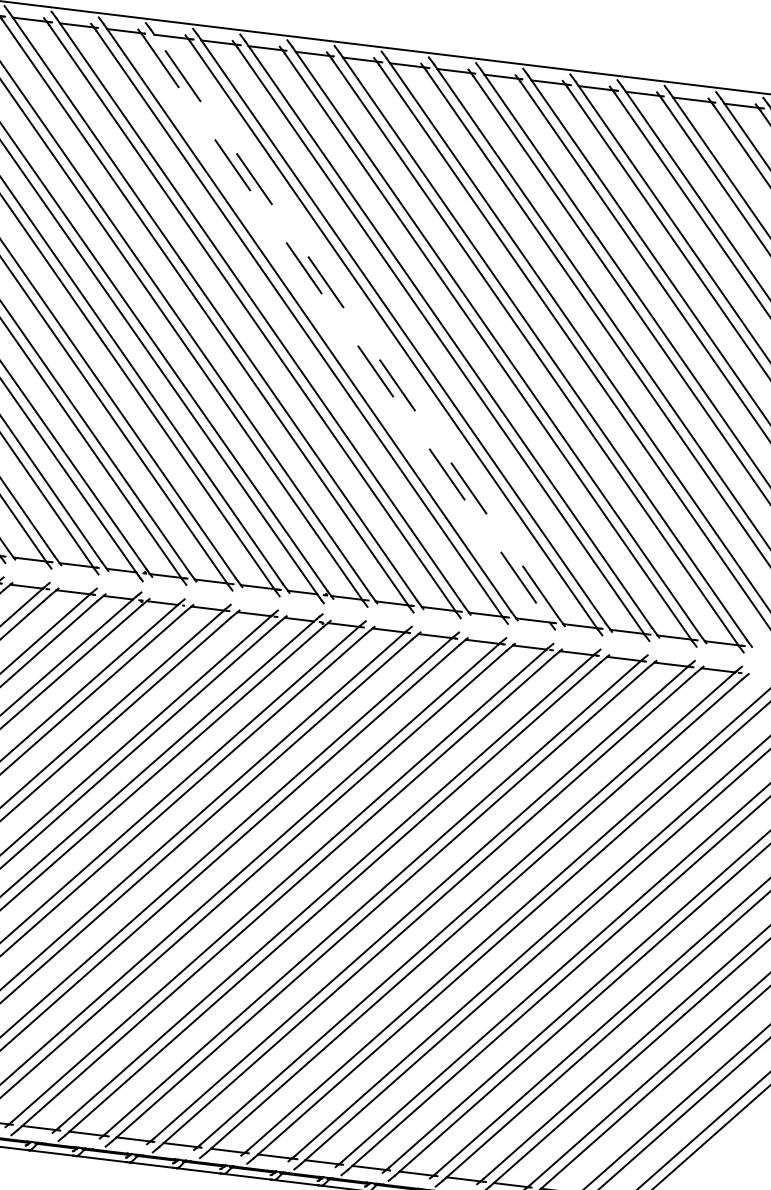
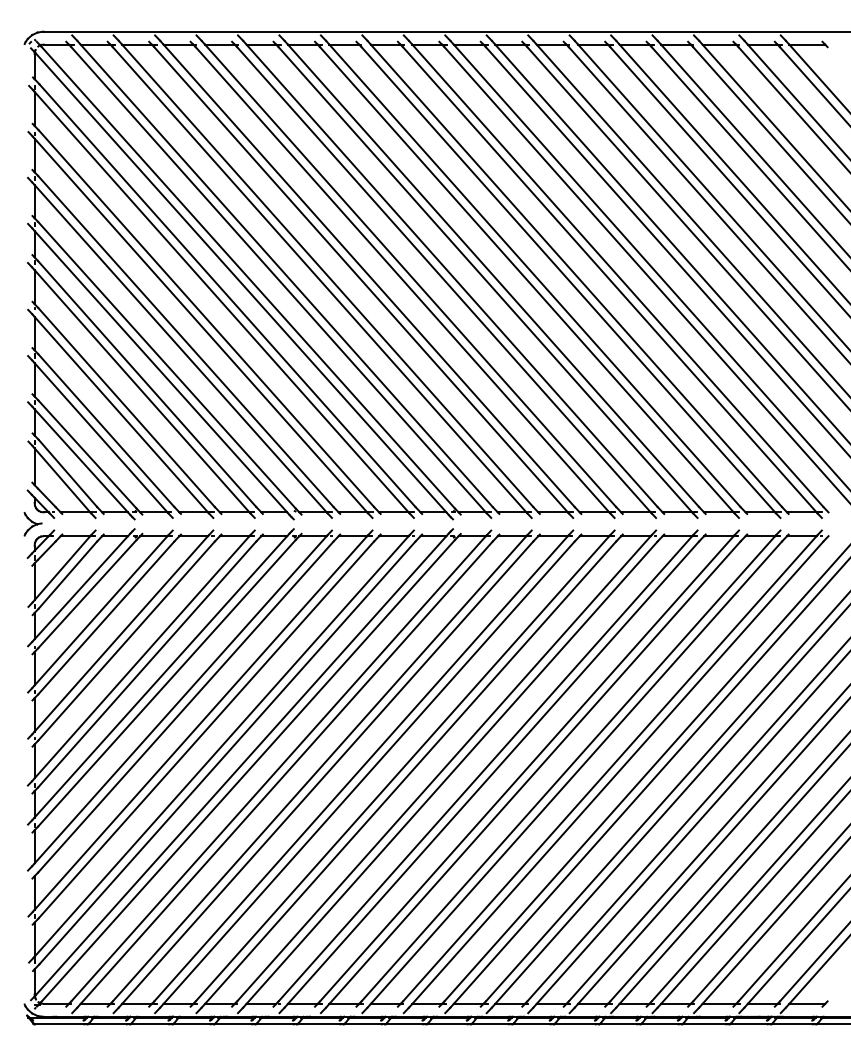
line: (355, 325) -> (451, 275), dashed -> solid
line: (347, 330) -> (444, 280), dashed -> solid

